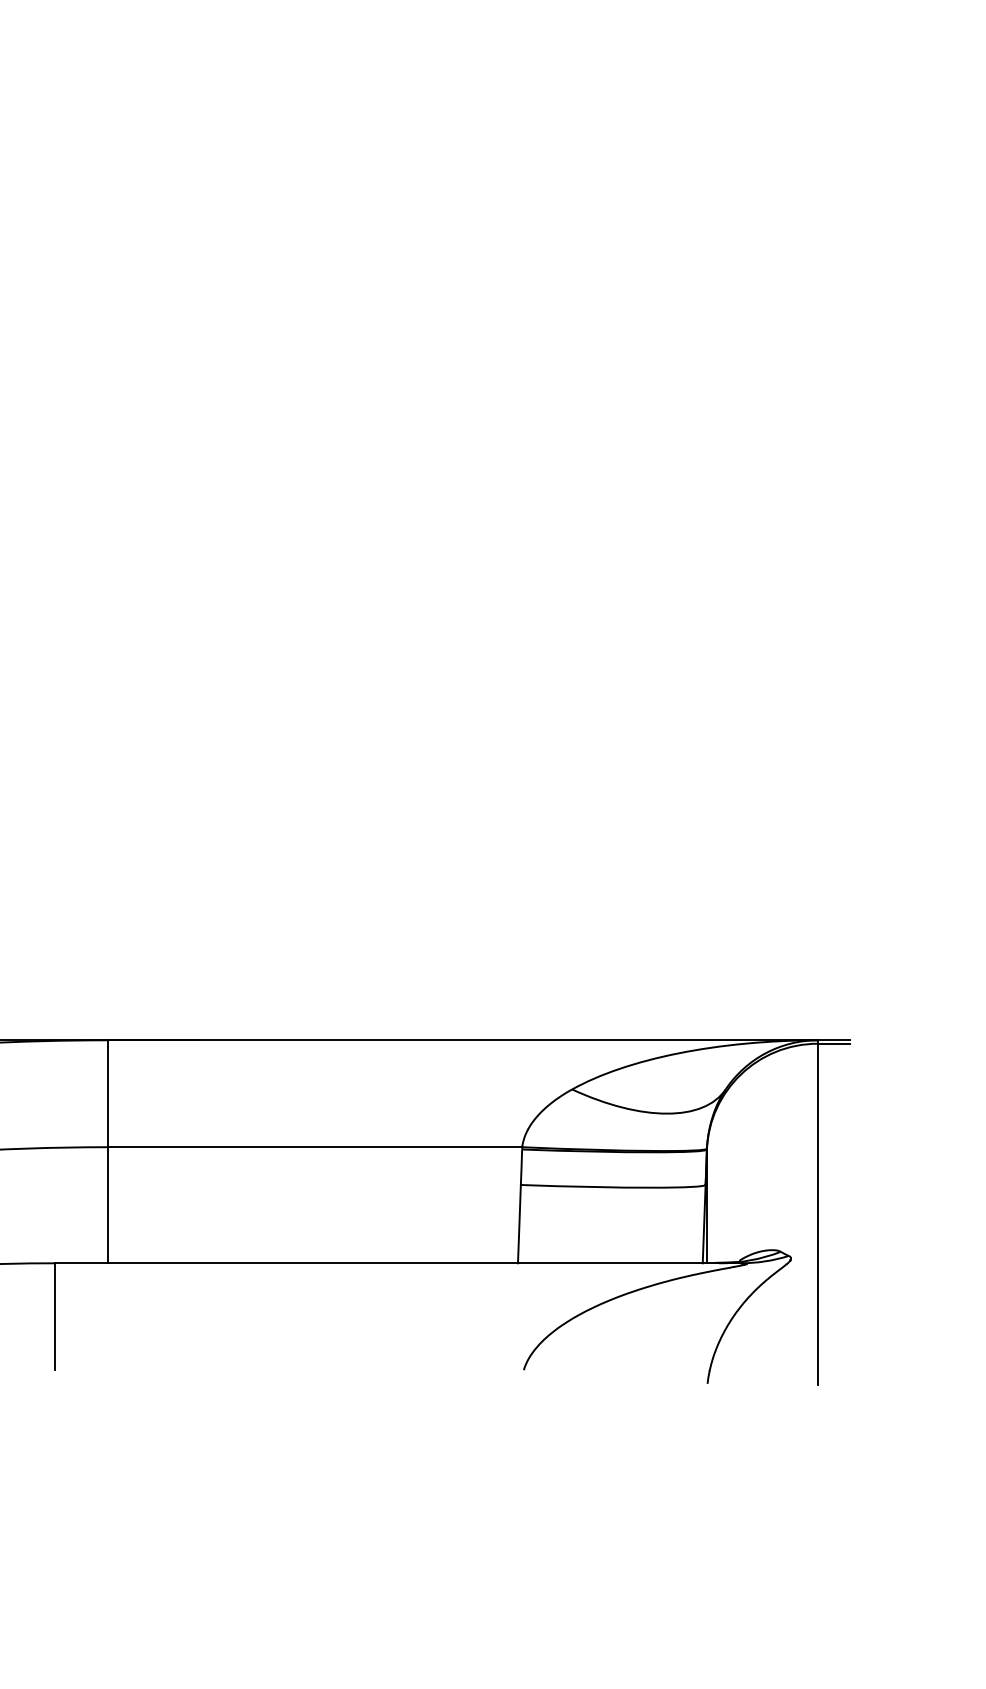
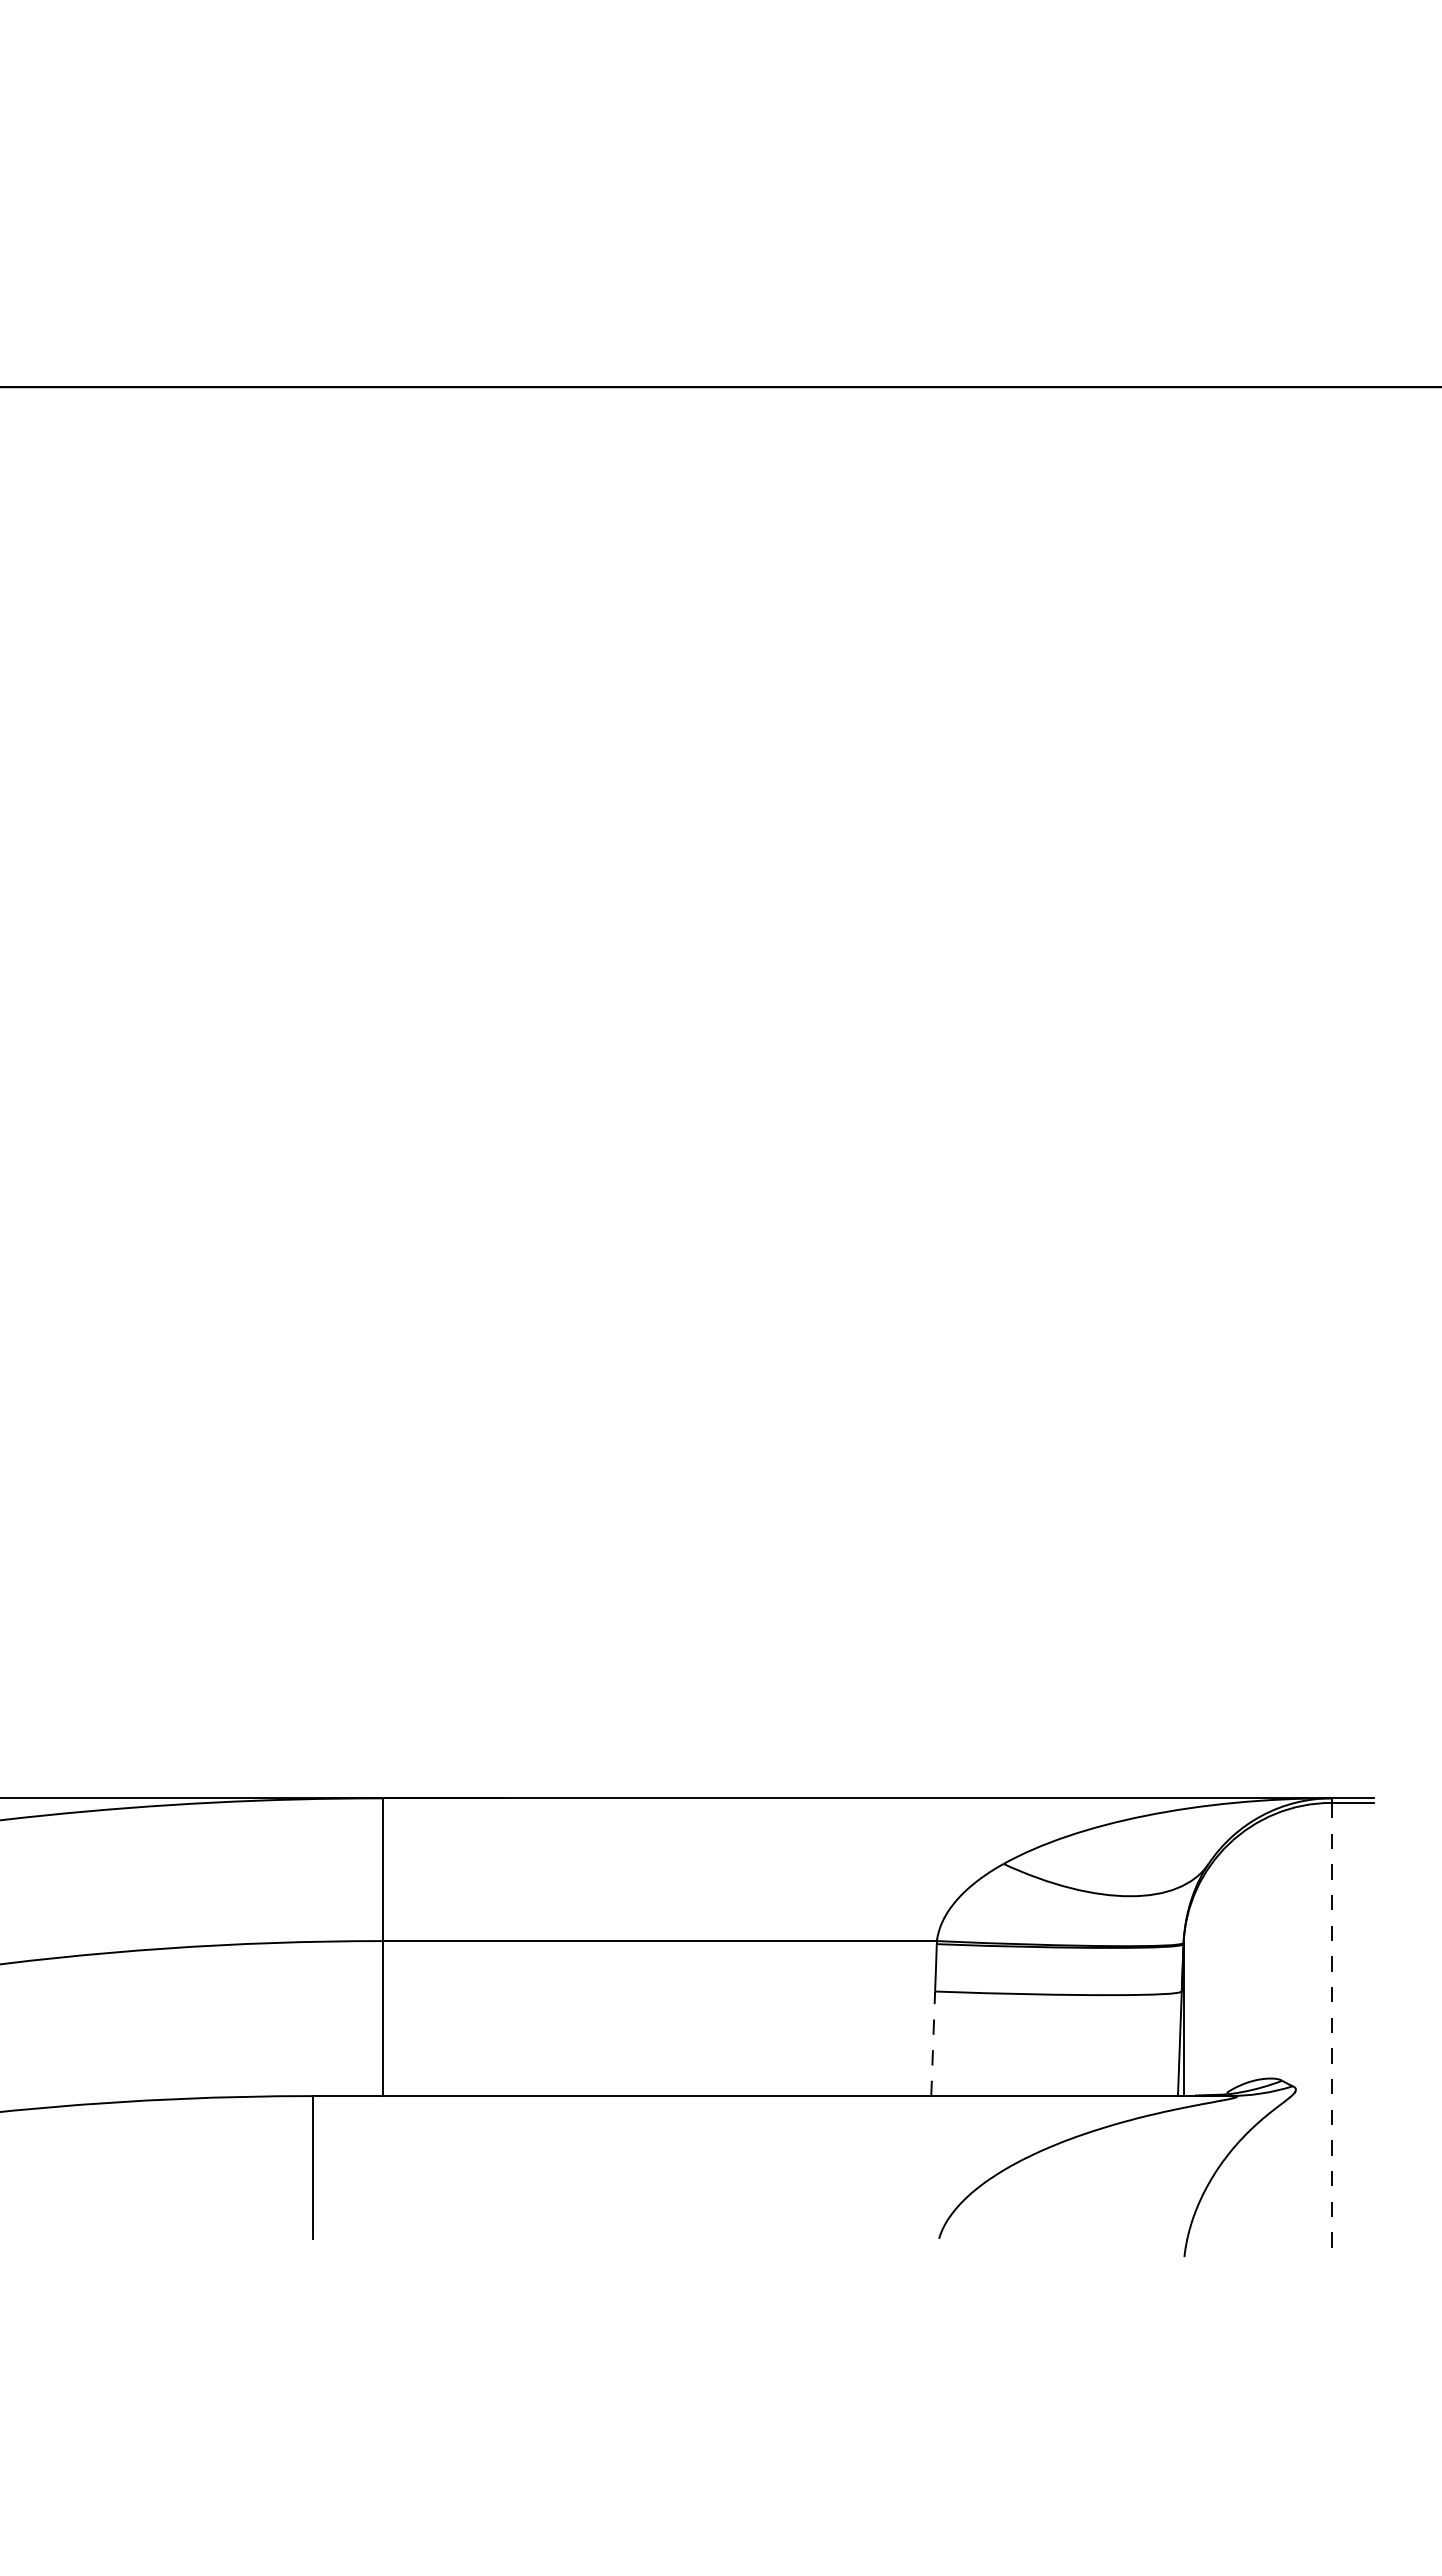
line: (817, 1214) -> (1331, 2030), solid -> dashed
line: (519, 1223) -> (933, 2043), solid -> dashed

